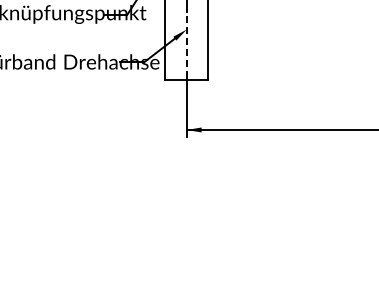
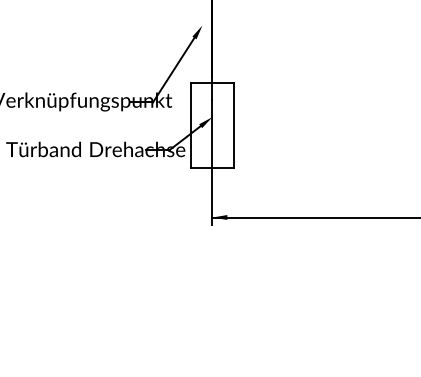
line: (186, 44) -> (212, 132), dashed -> solid

